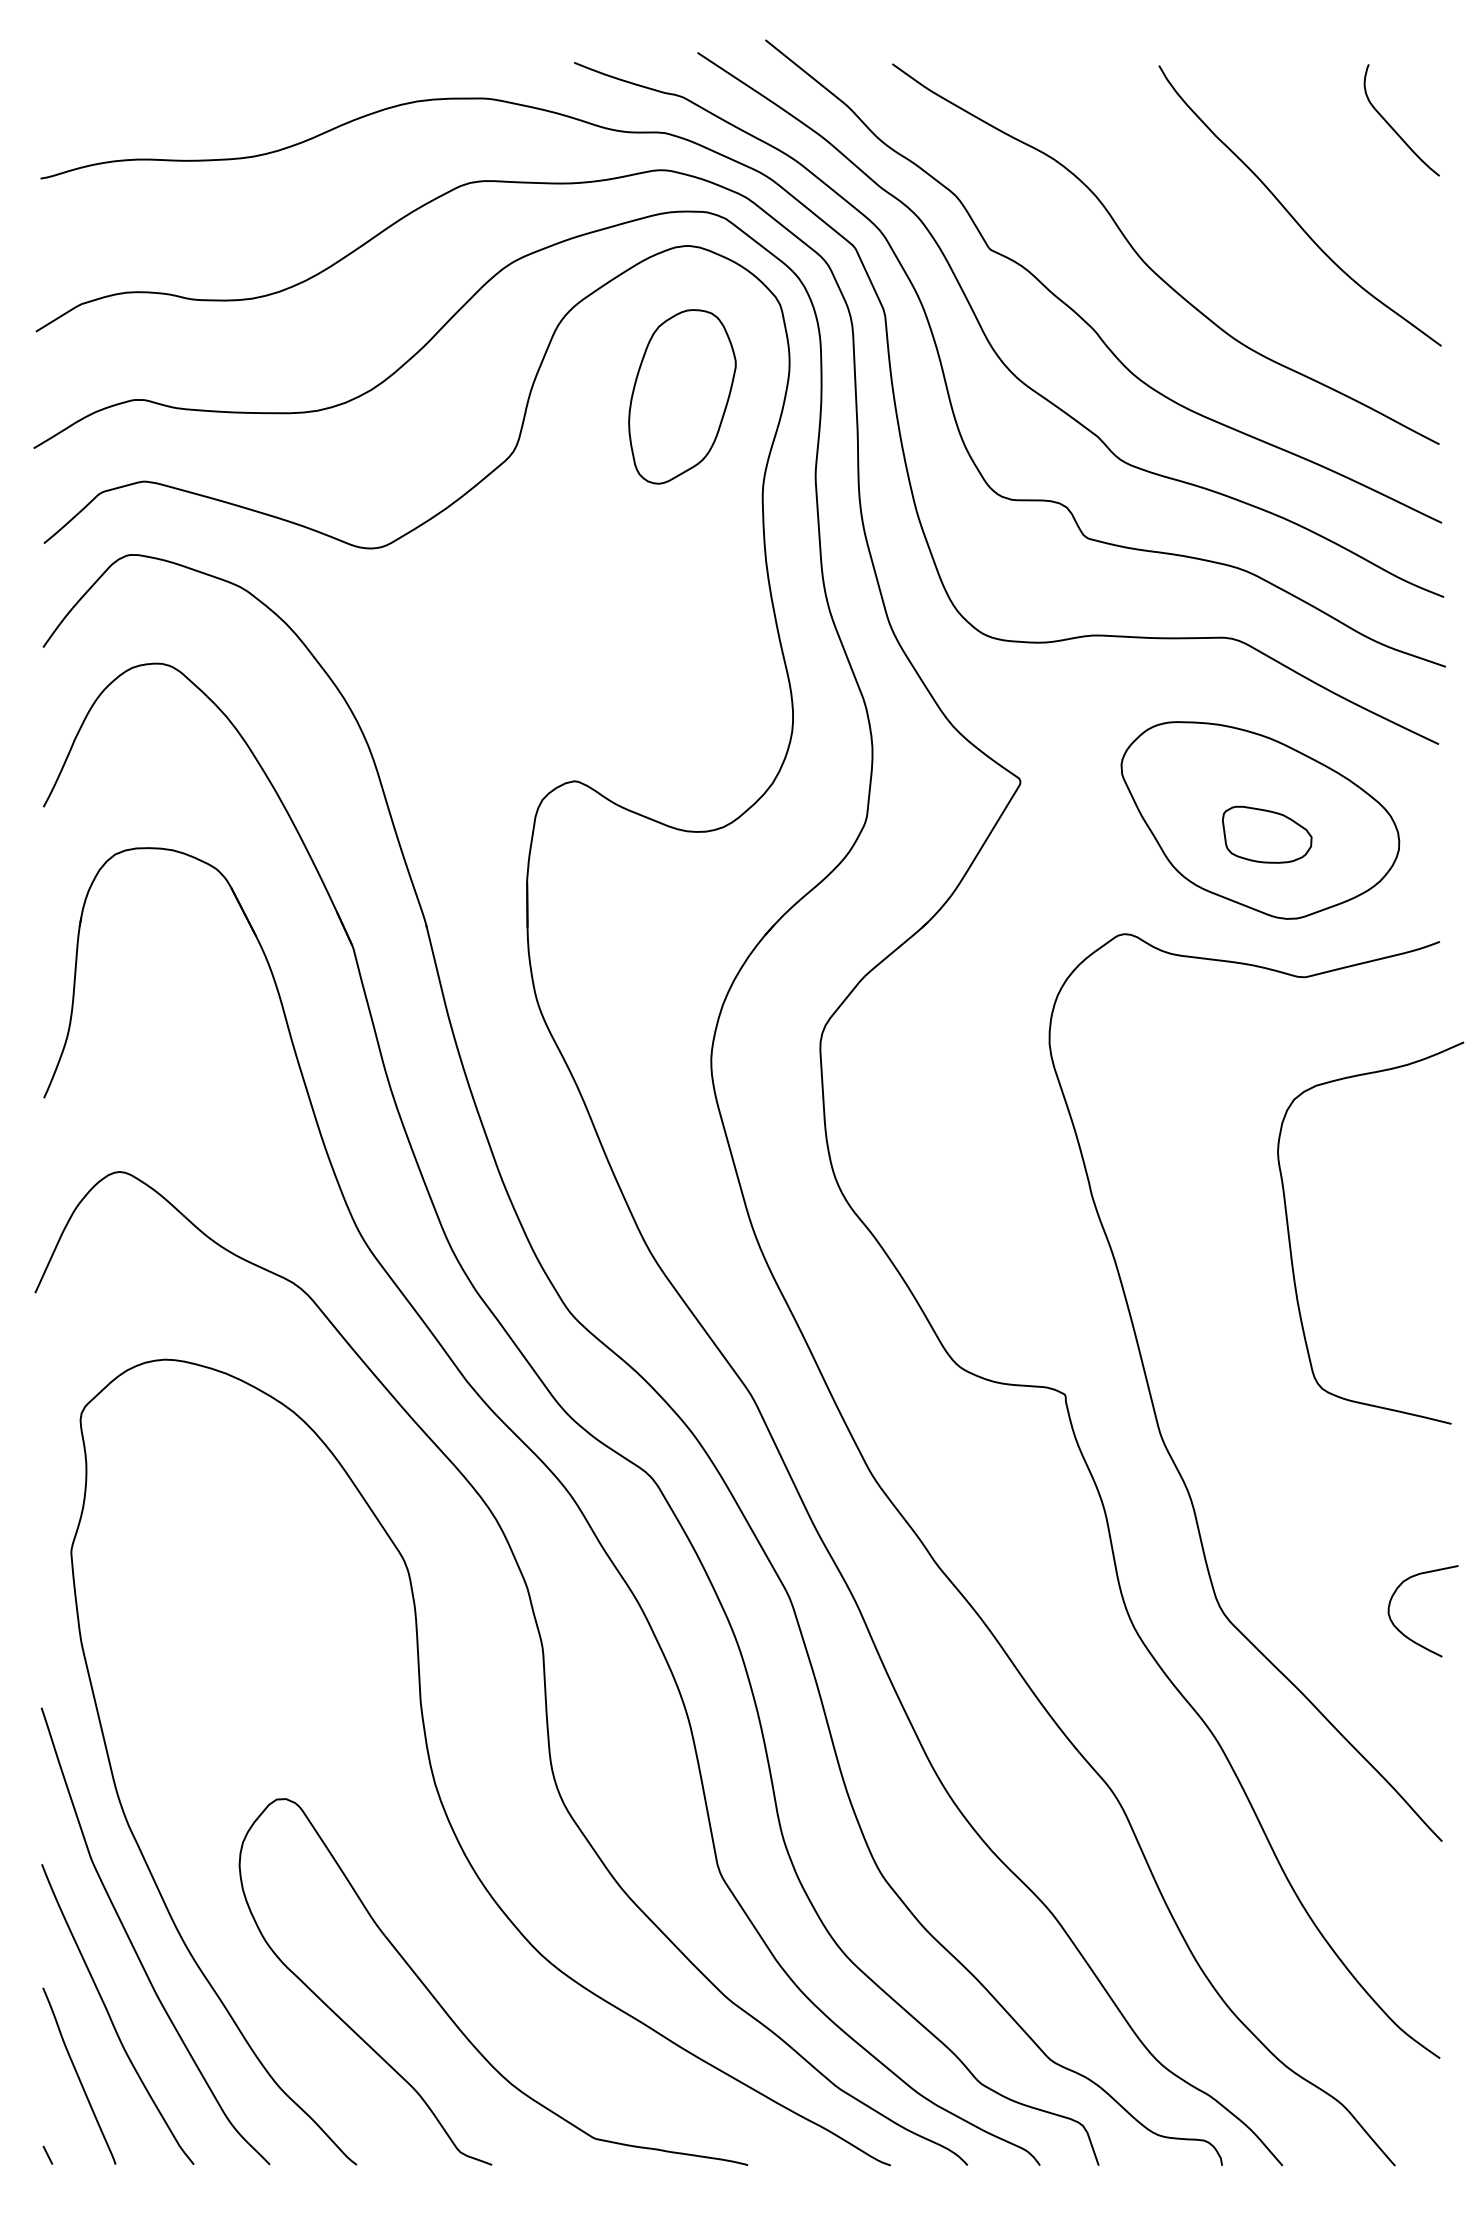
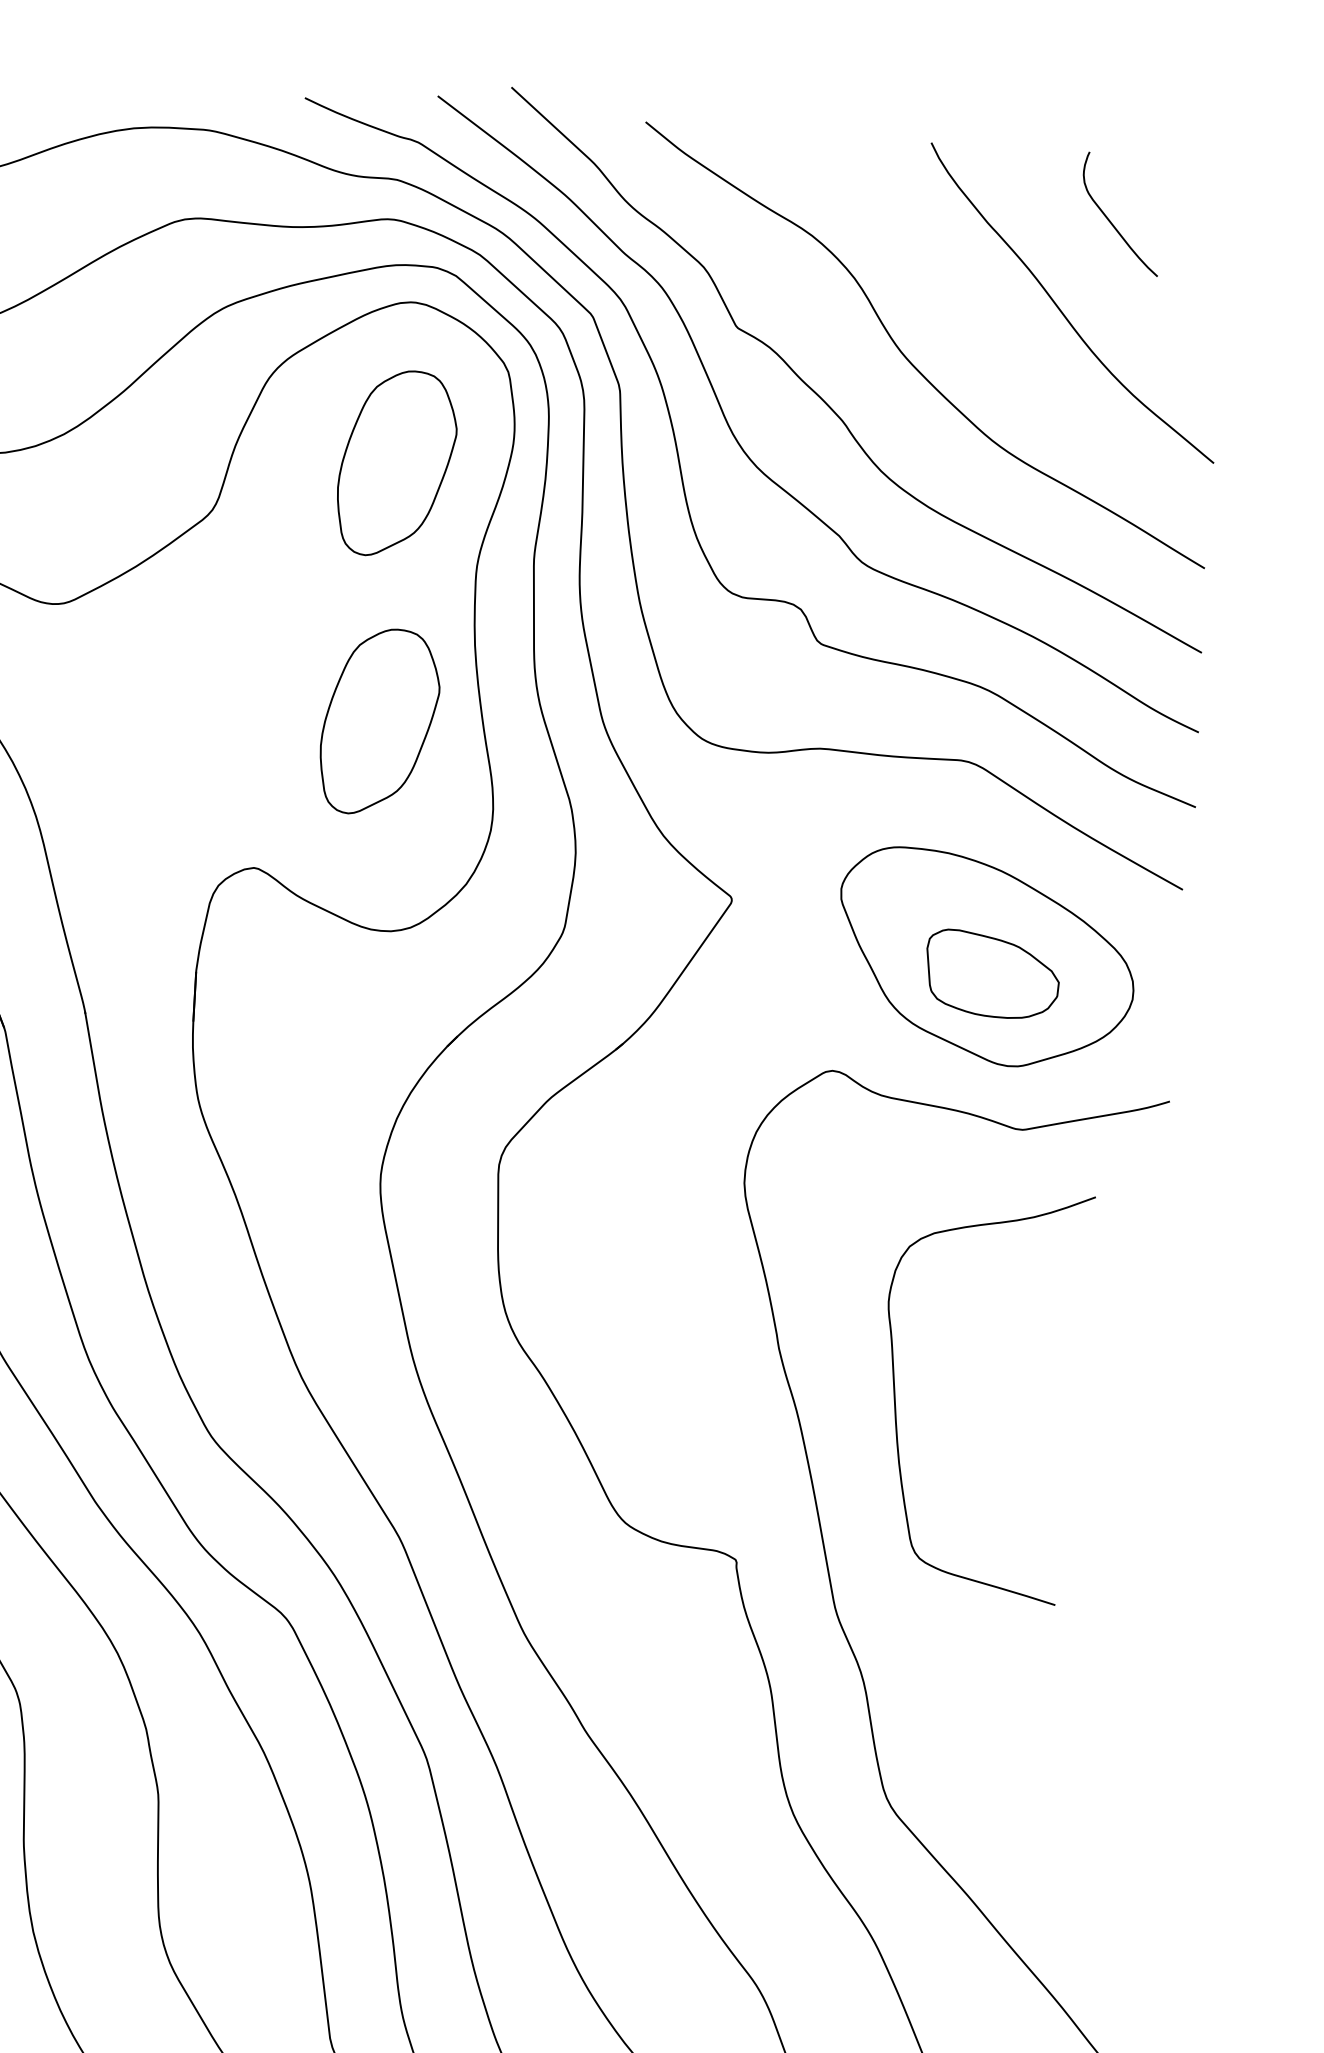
curve: (1391, 125) -> (1109, 219), moved
part: (682, 637) -> (380, 721), added
part: (1266, 834) -> (991, 974), size x1.4
curve: (1290, 1238) -> (895, 1395), moved
curve: (1406, 1635) -> (1084, 1842), removed

